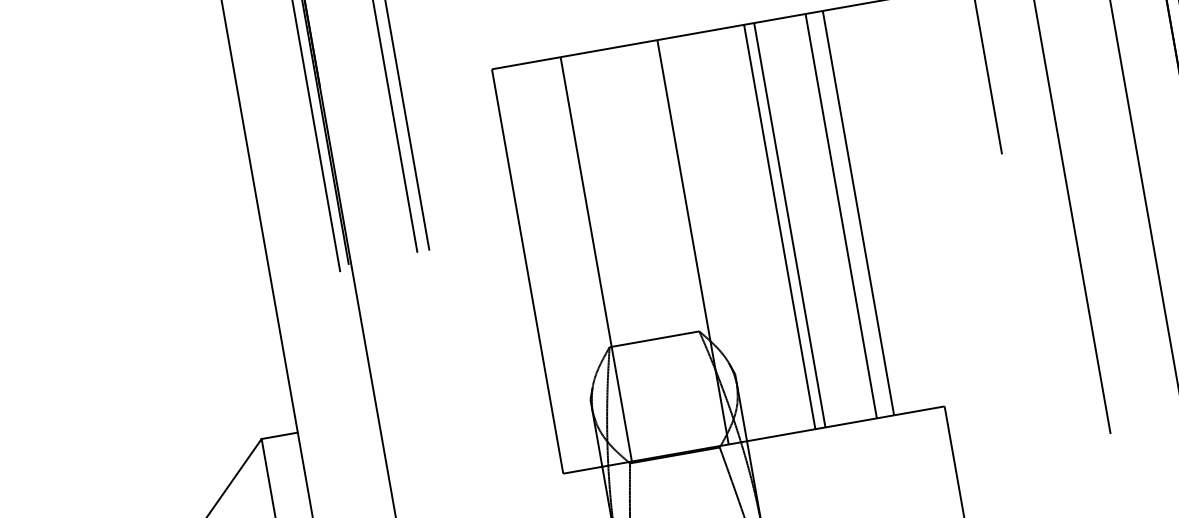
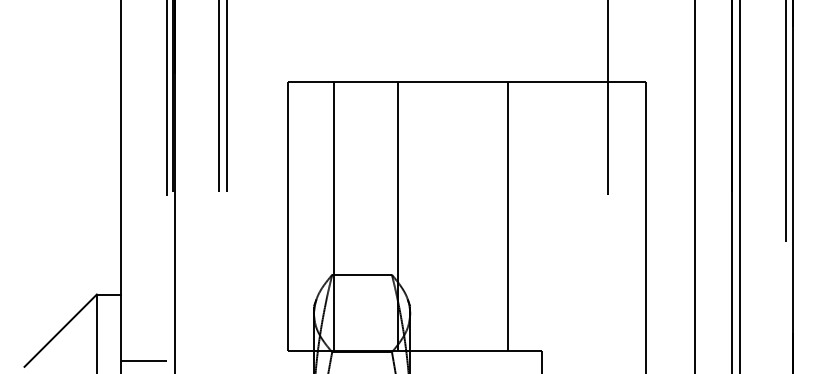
line: (840, 216) -> (496, 216), removed
line: (789, 225) -> (462, 216), removed
line: (779, 227) -> (455, 216), removed

